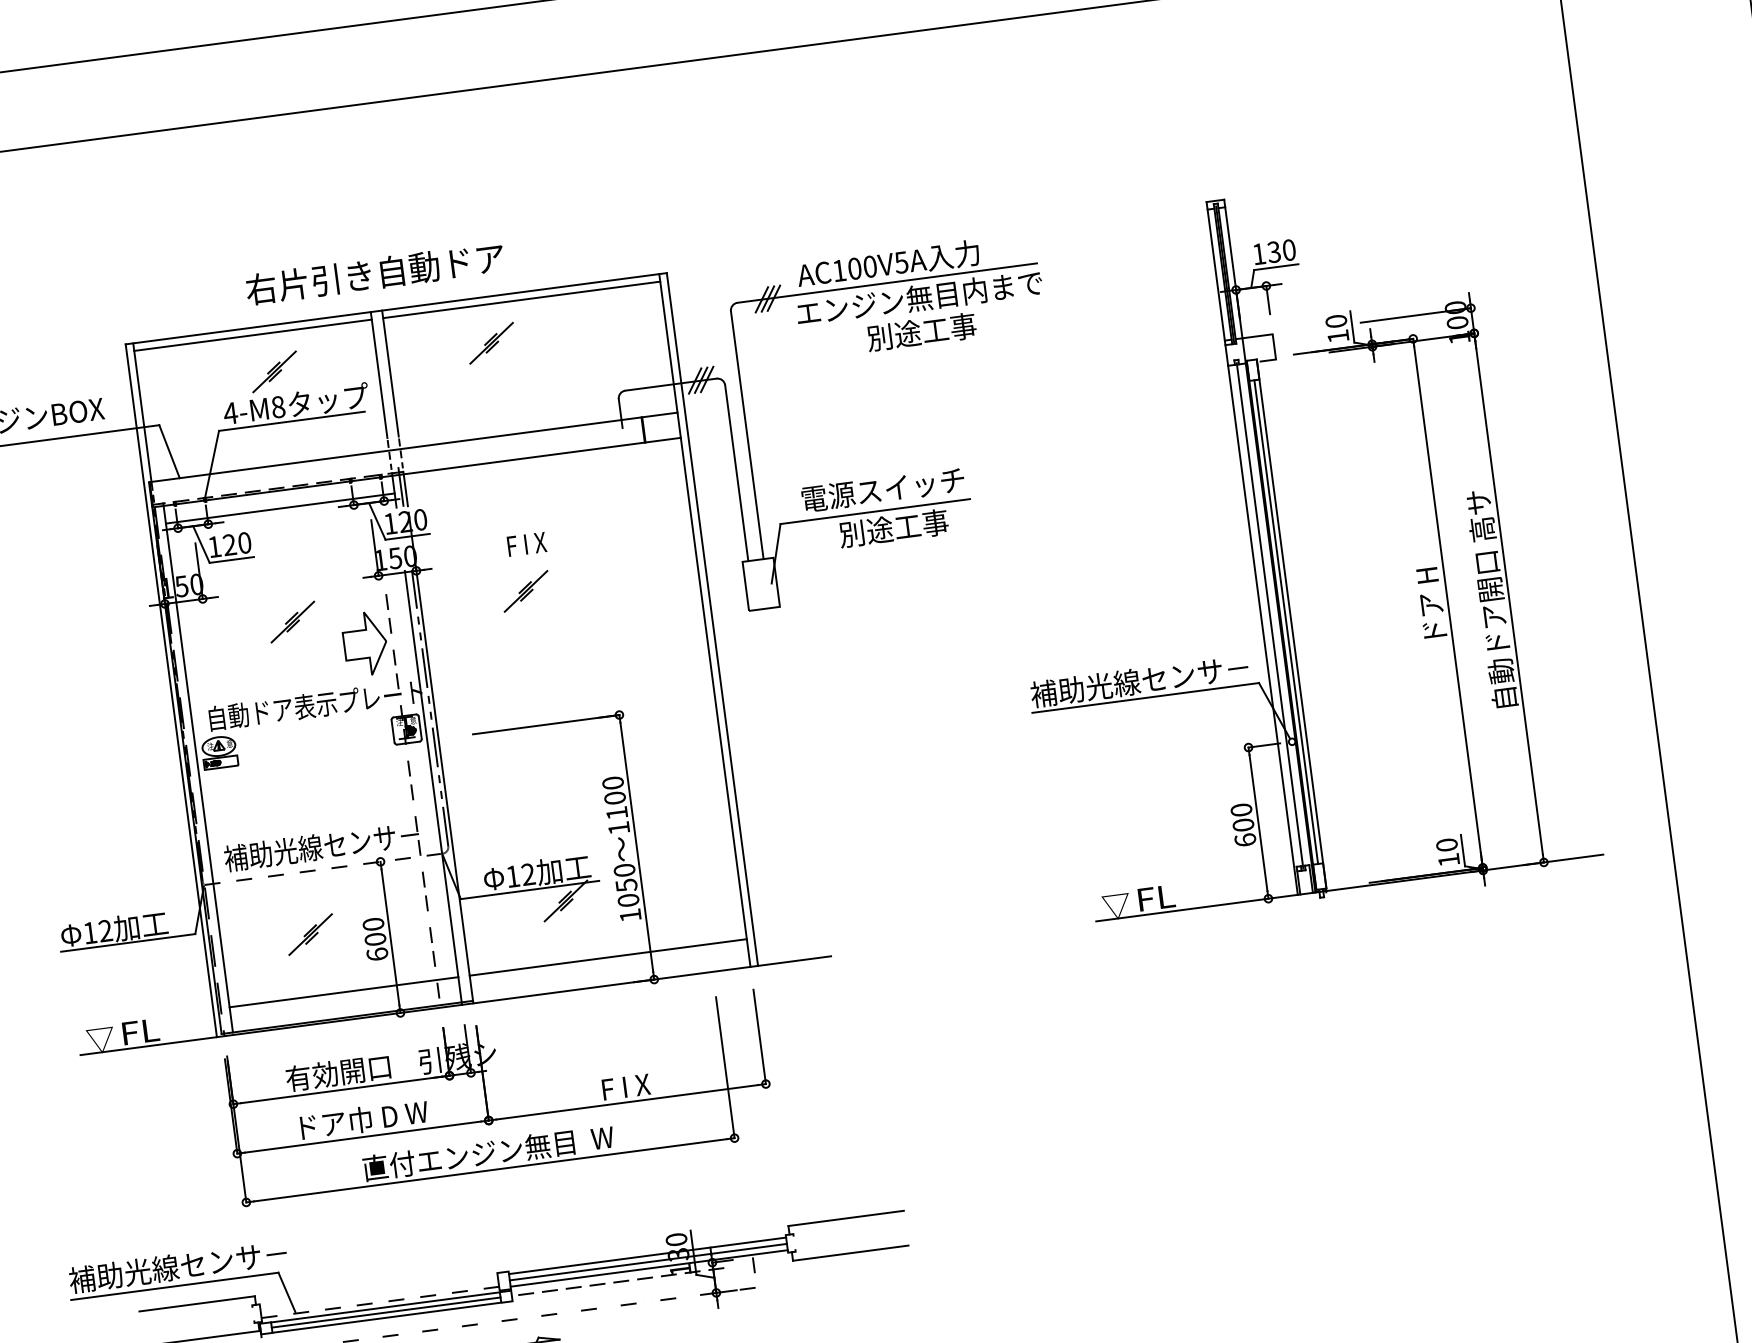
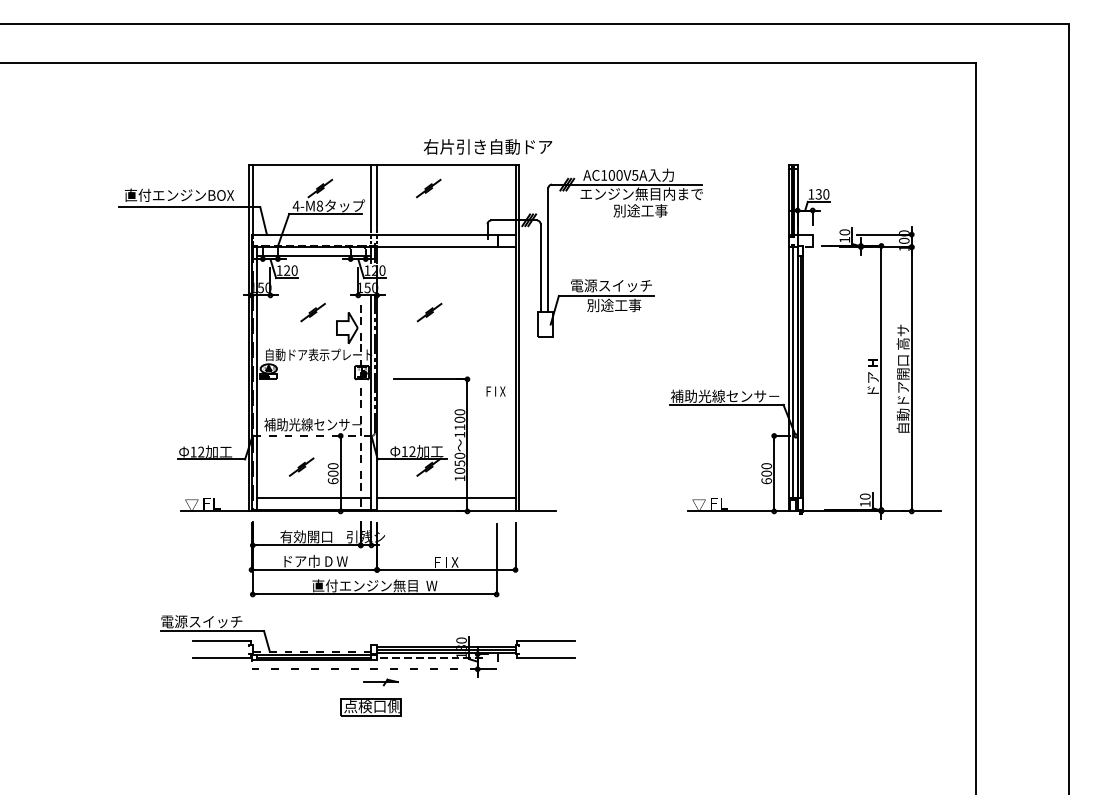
text: (373, 273) -> (487, 146), moved
line: (522, 300) -> (446, 169), removed
line: (251, 336) -> (311, 169), removed
text: (525, 544) -> (495, 391), moved
text: (178, 1266) -> (215, 621), 補助光線センサ－ -> 電源スイッチ

